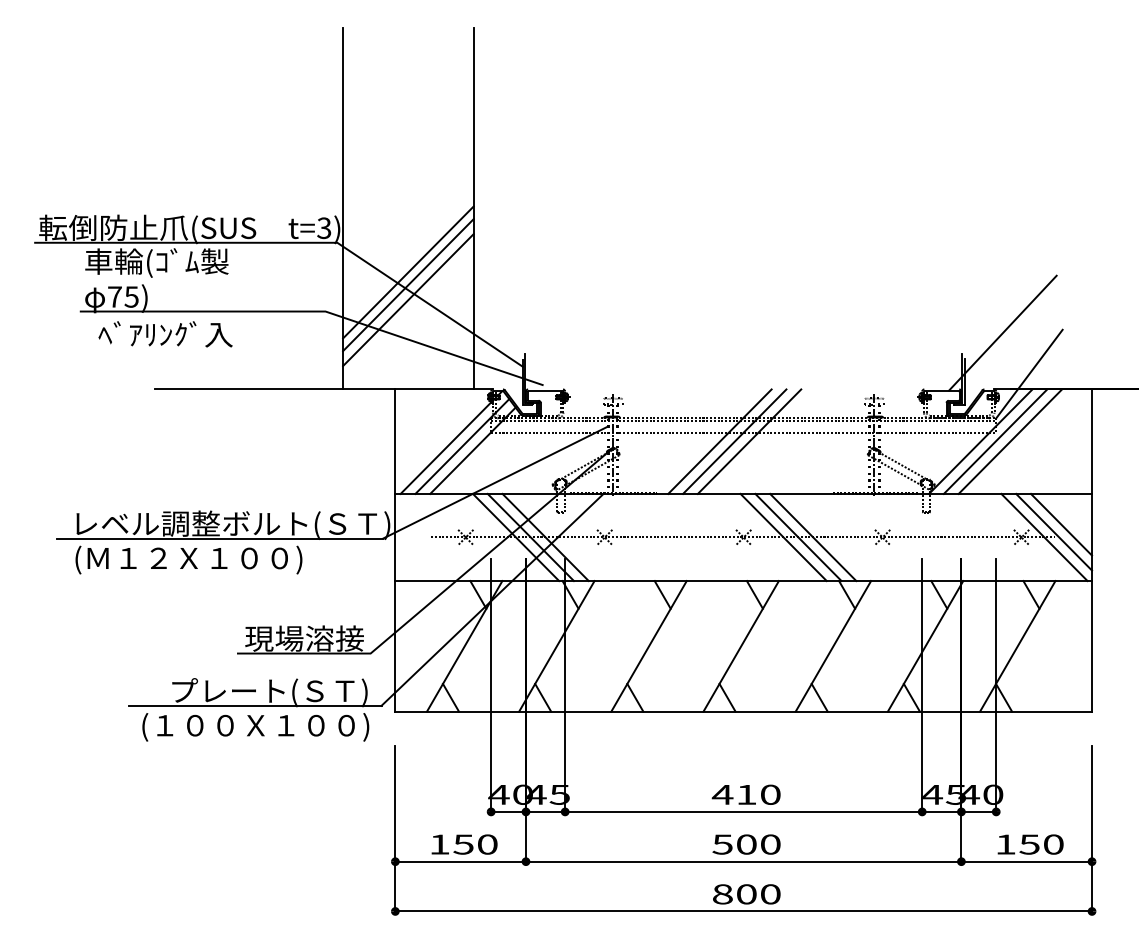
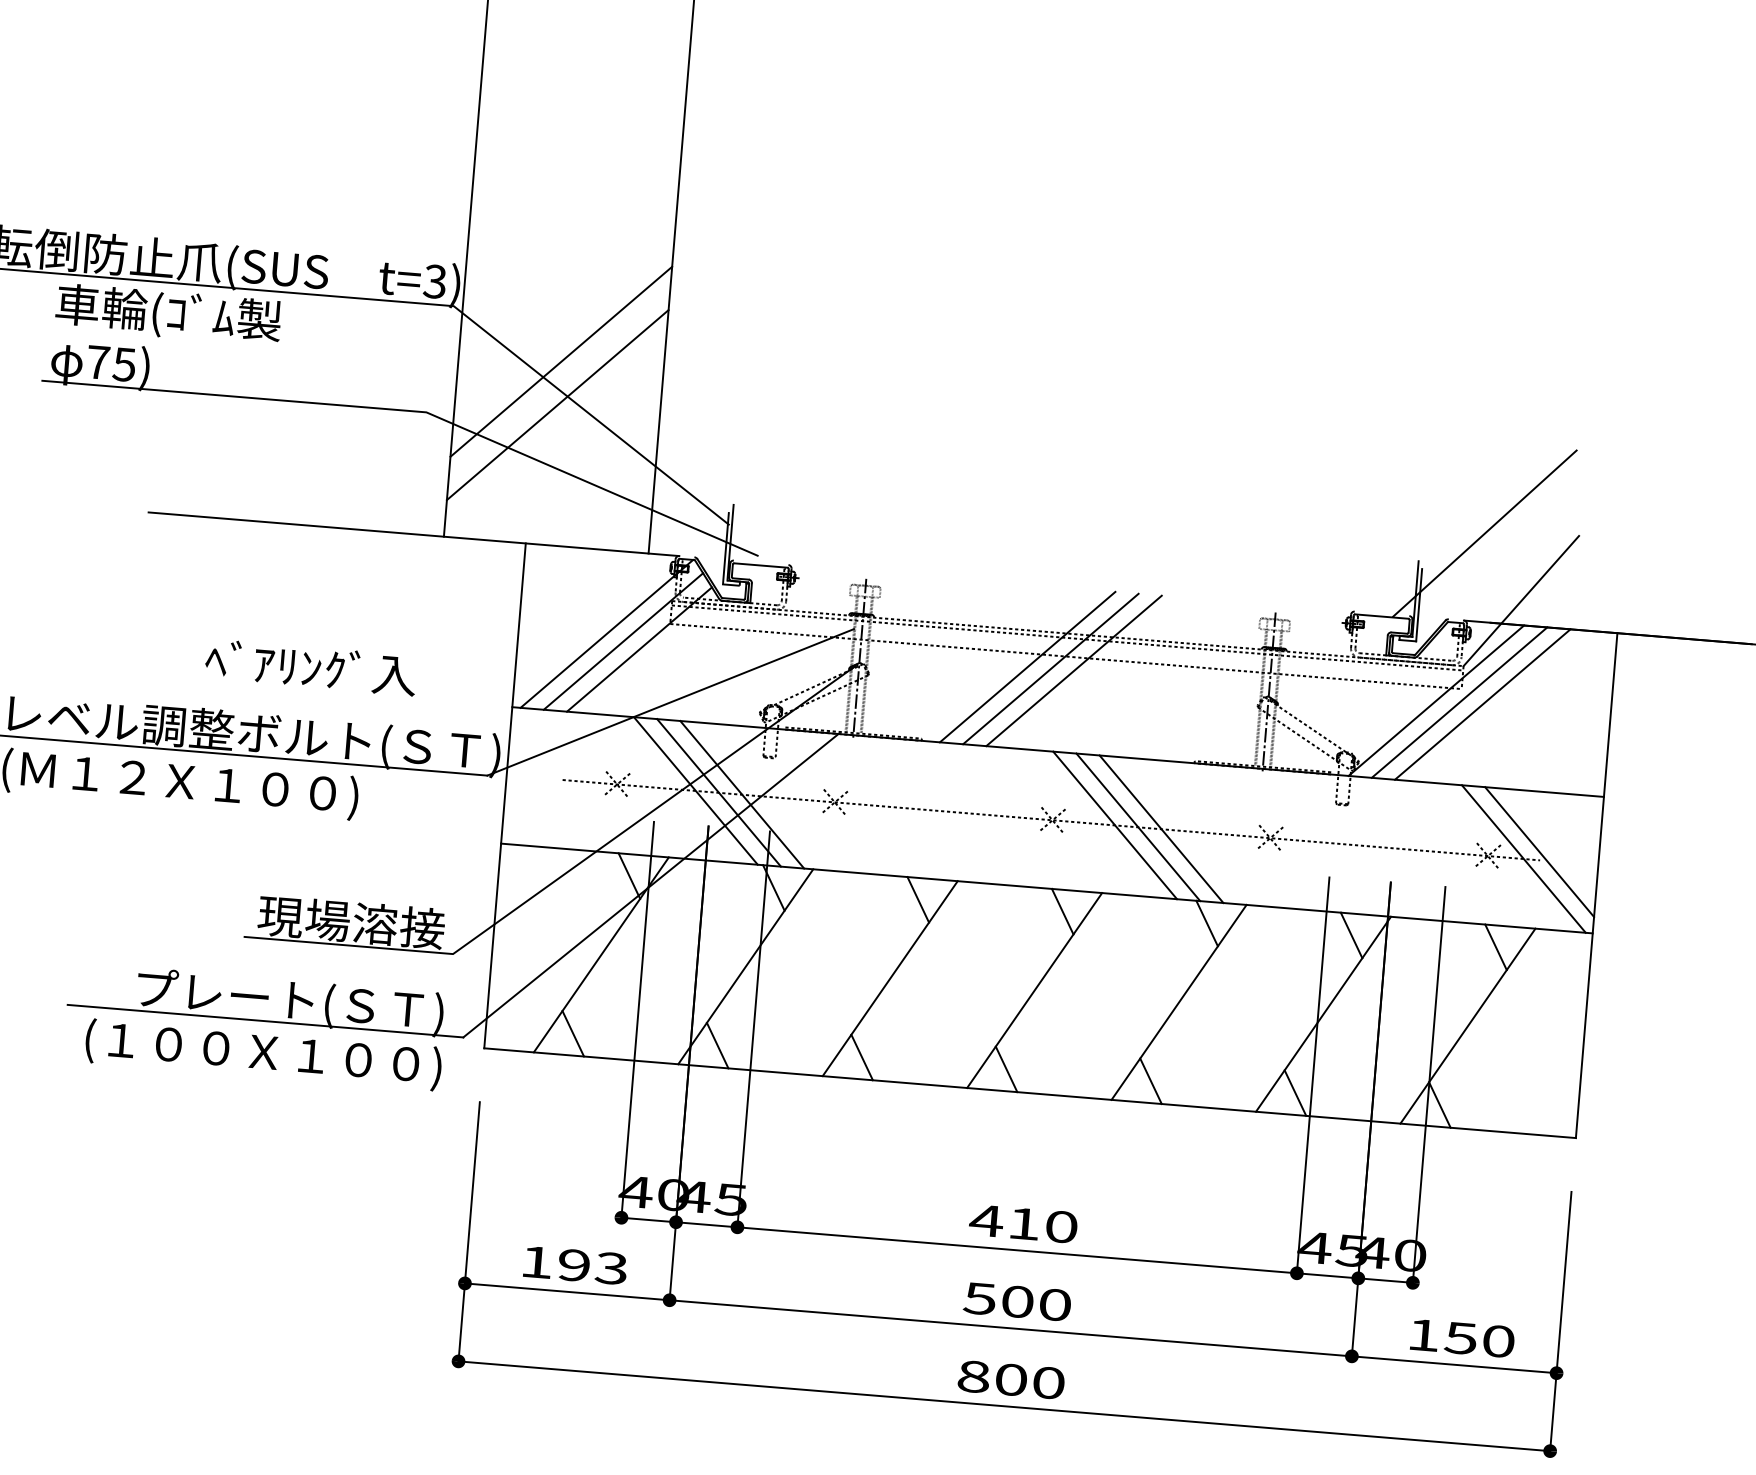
line: (408, 285) -> (559, 382), removed
text: (165, 334) -> (310, 667), moved
line: (1061, 524) -> (1552, 840), removed
text: (475, 844) -> (592, 1266), 150 -> 193

